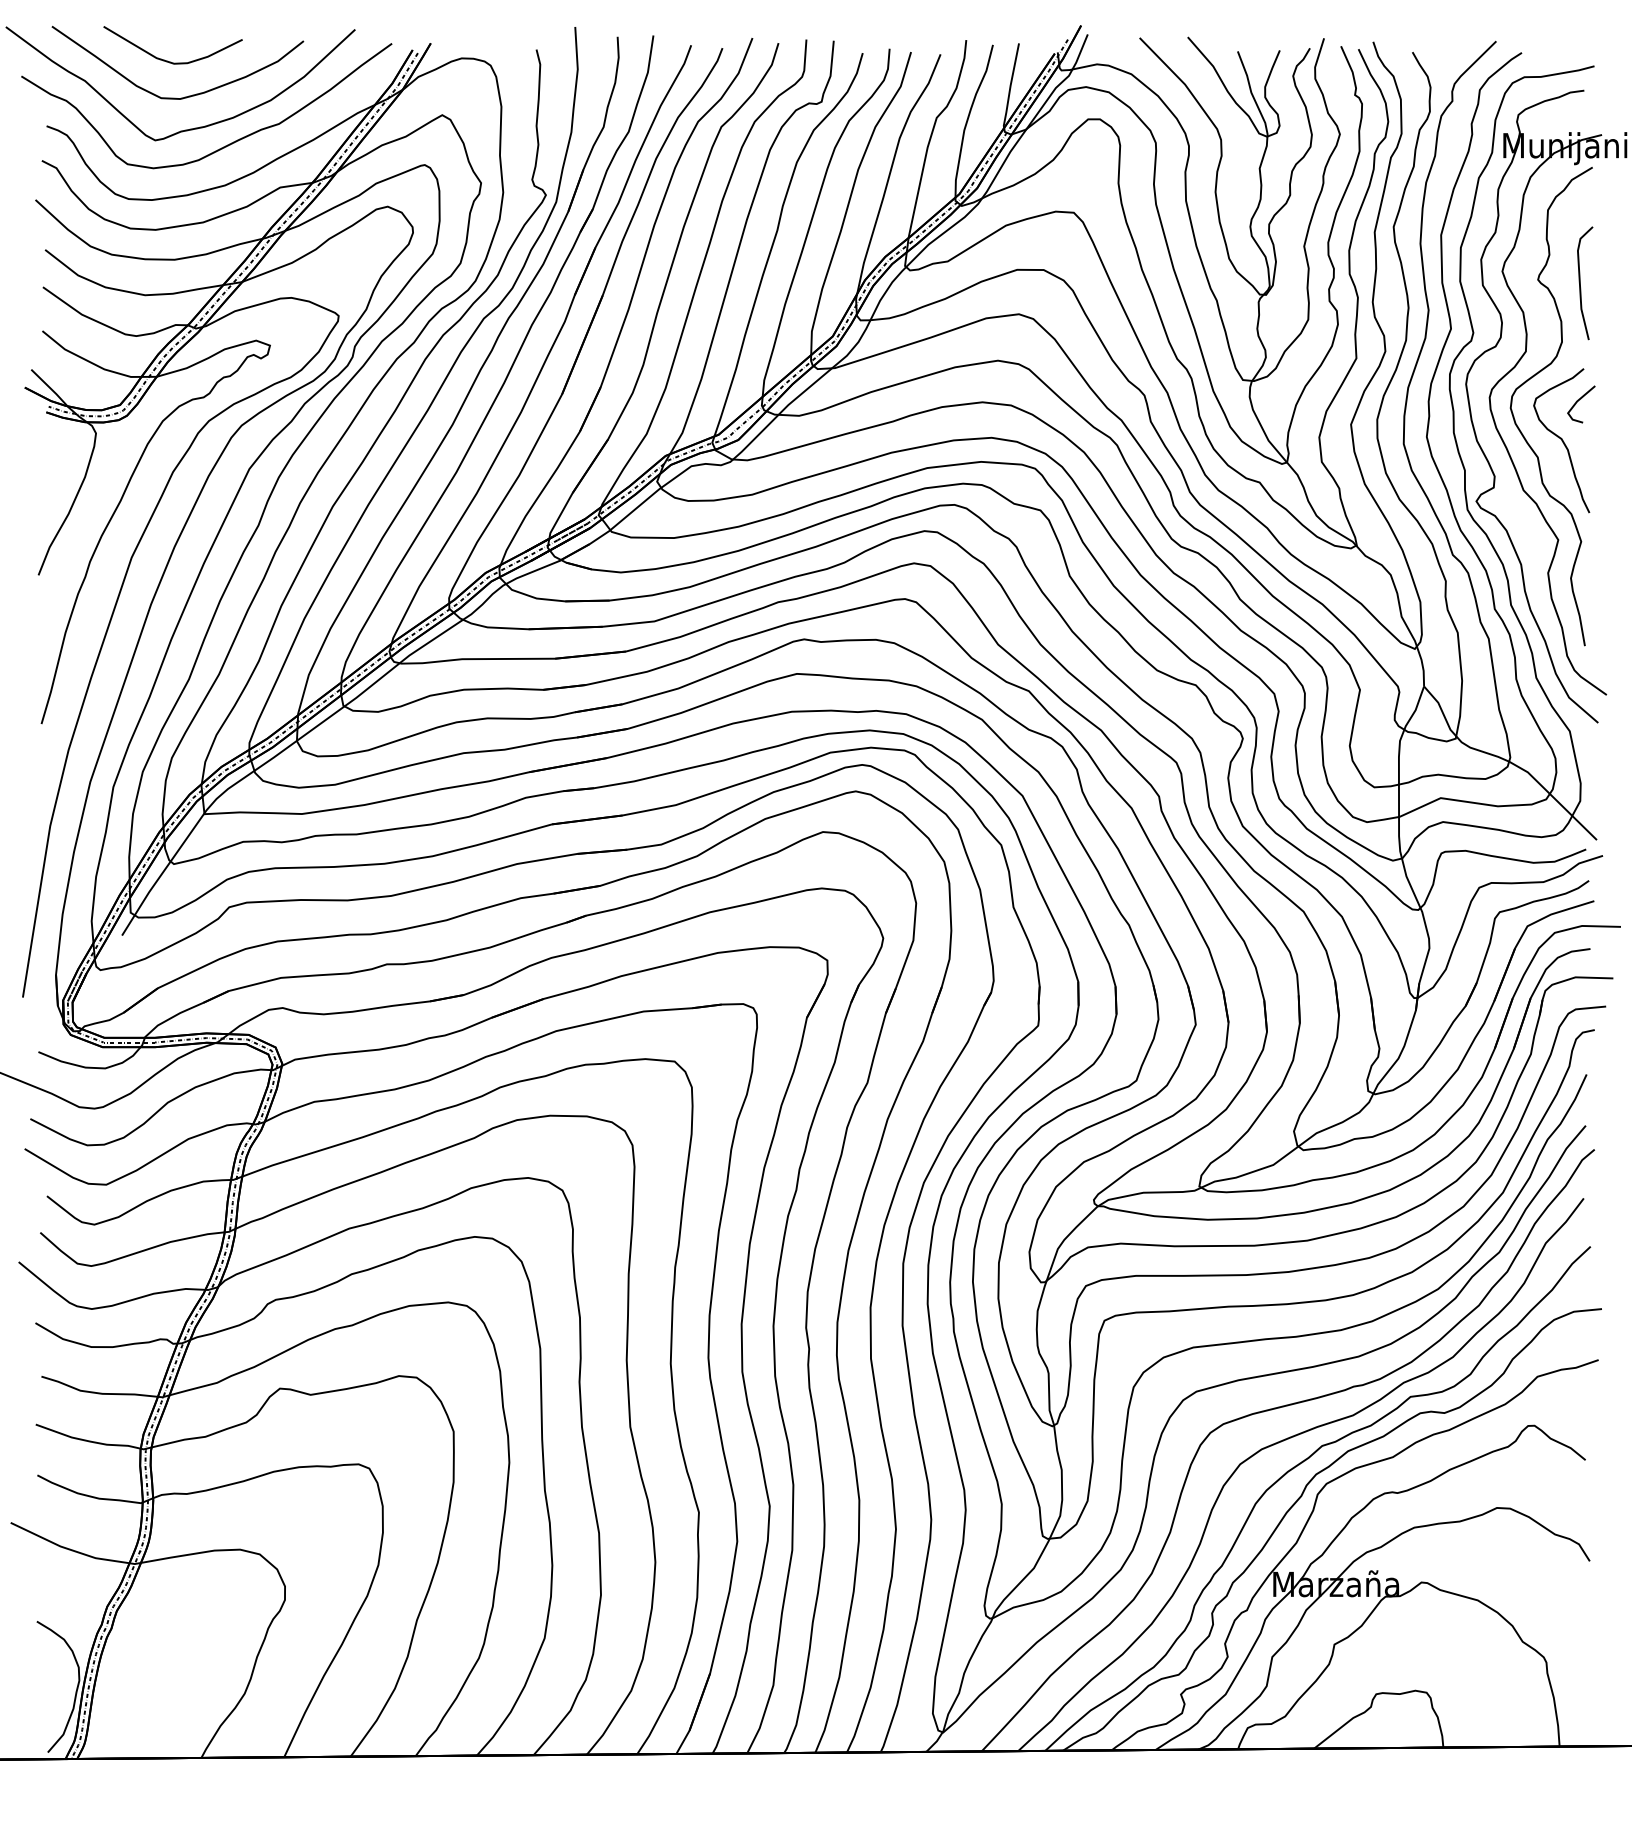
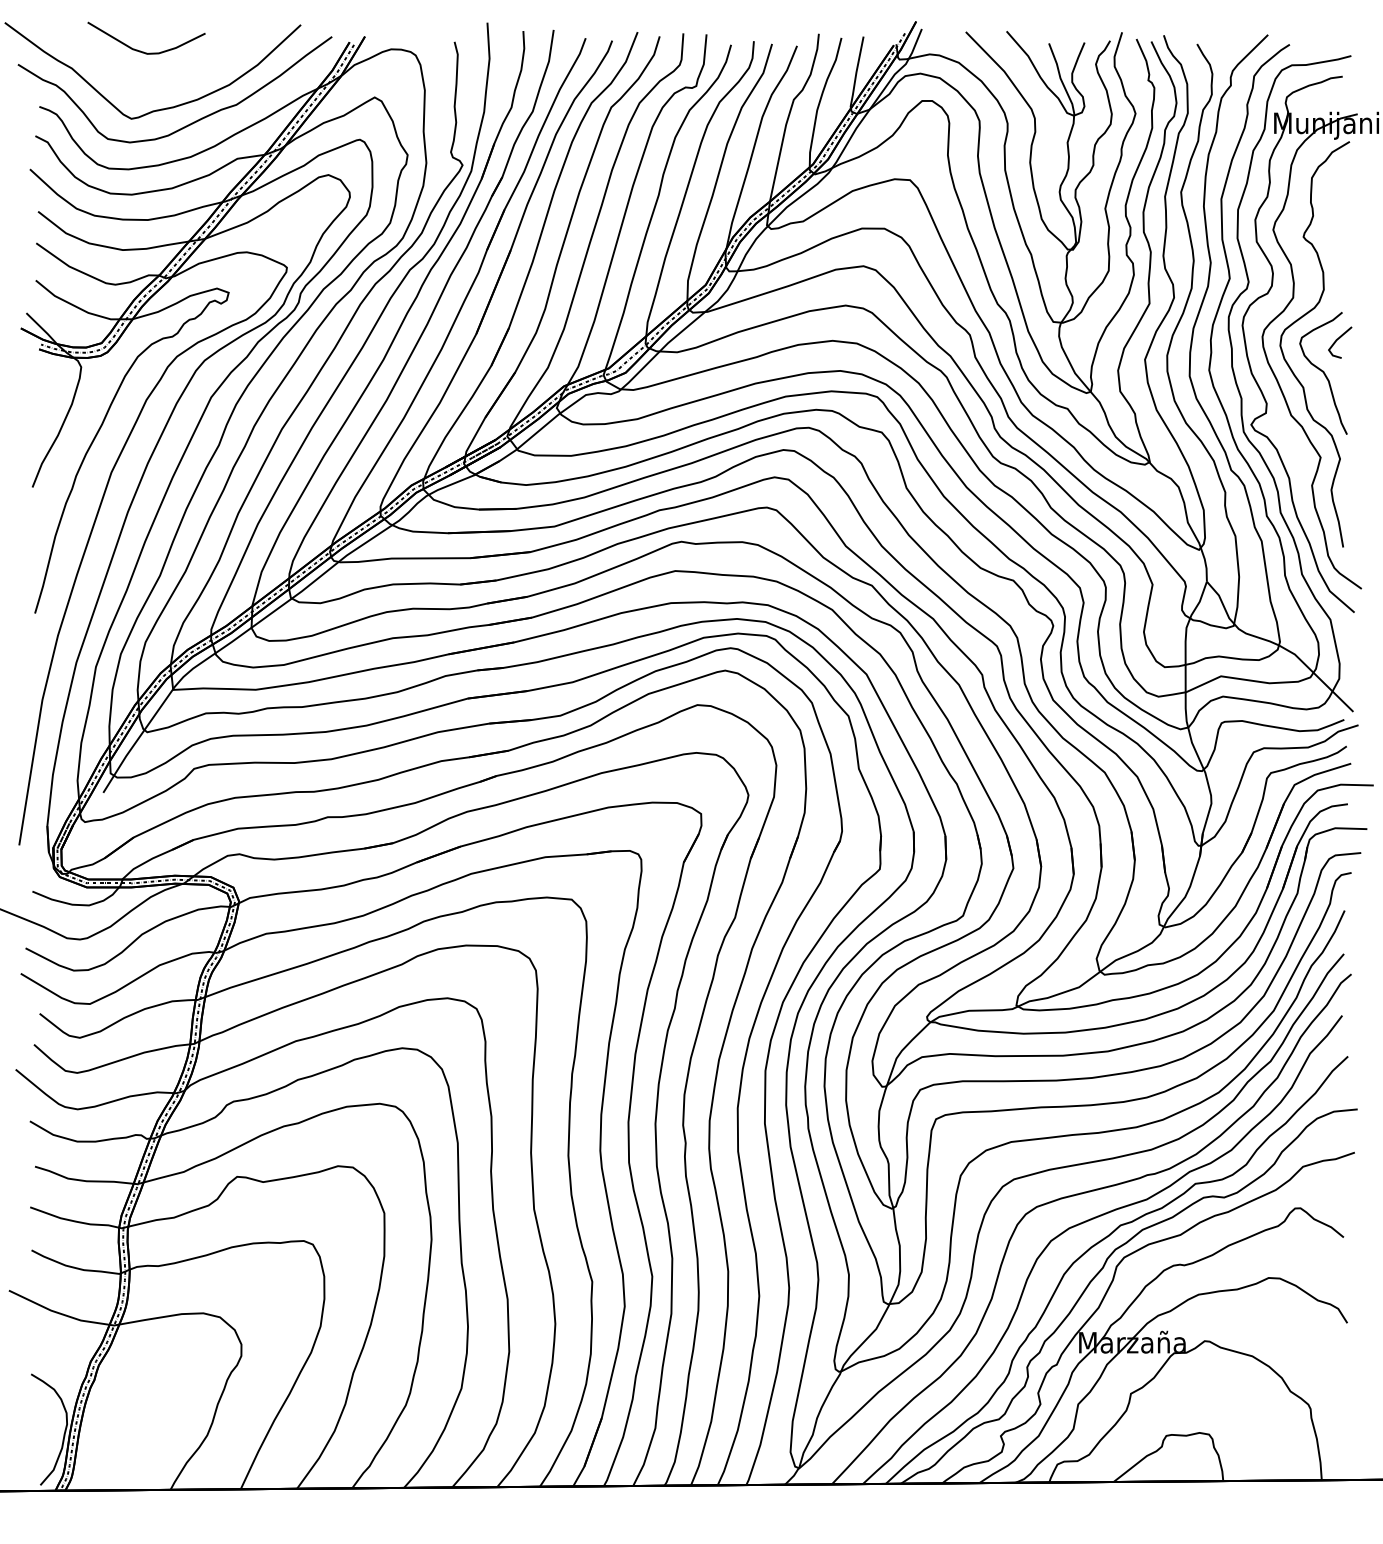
curve: (188, 95) -> (159, 80), removed
line: (1580, 283) -> (1339, 240), removed

